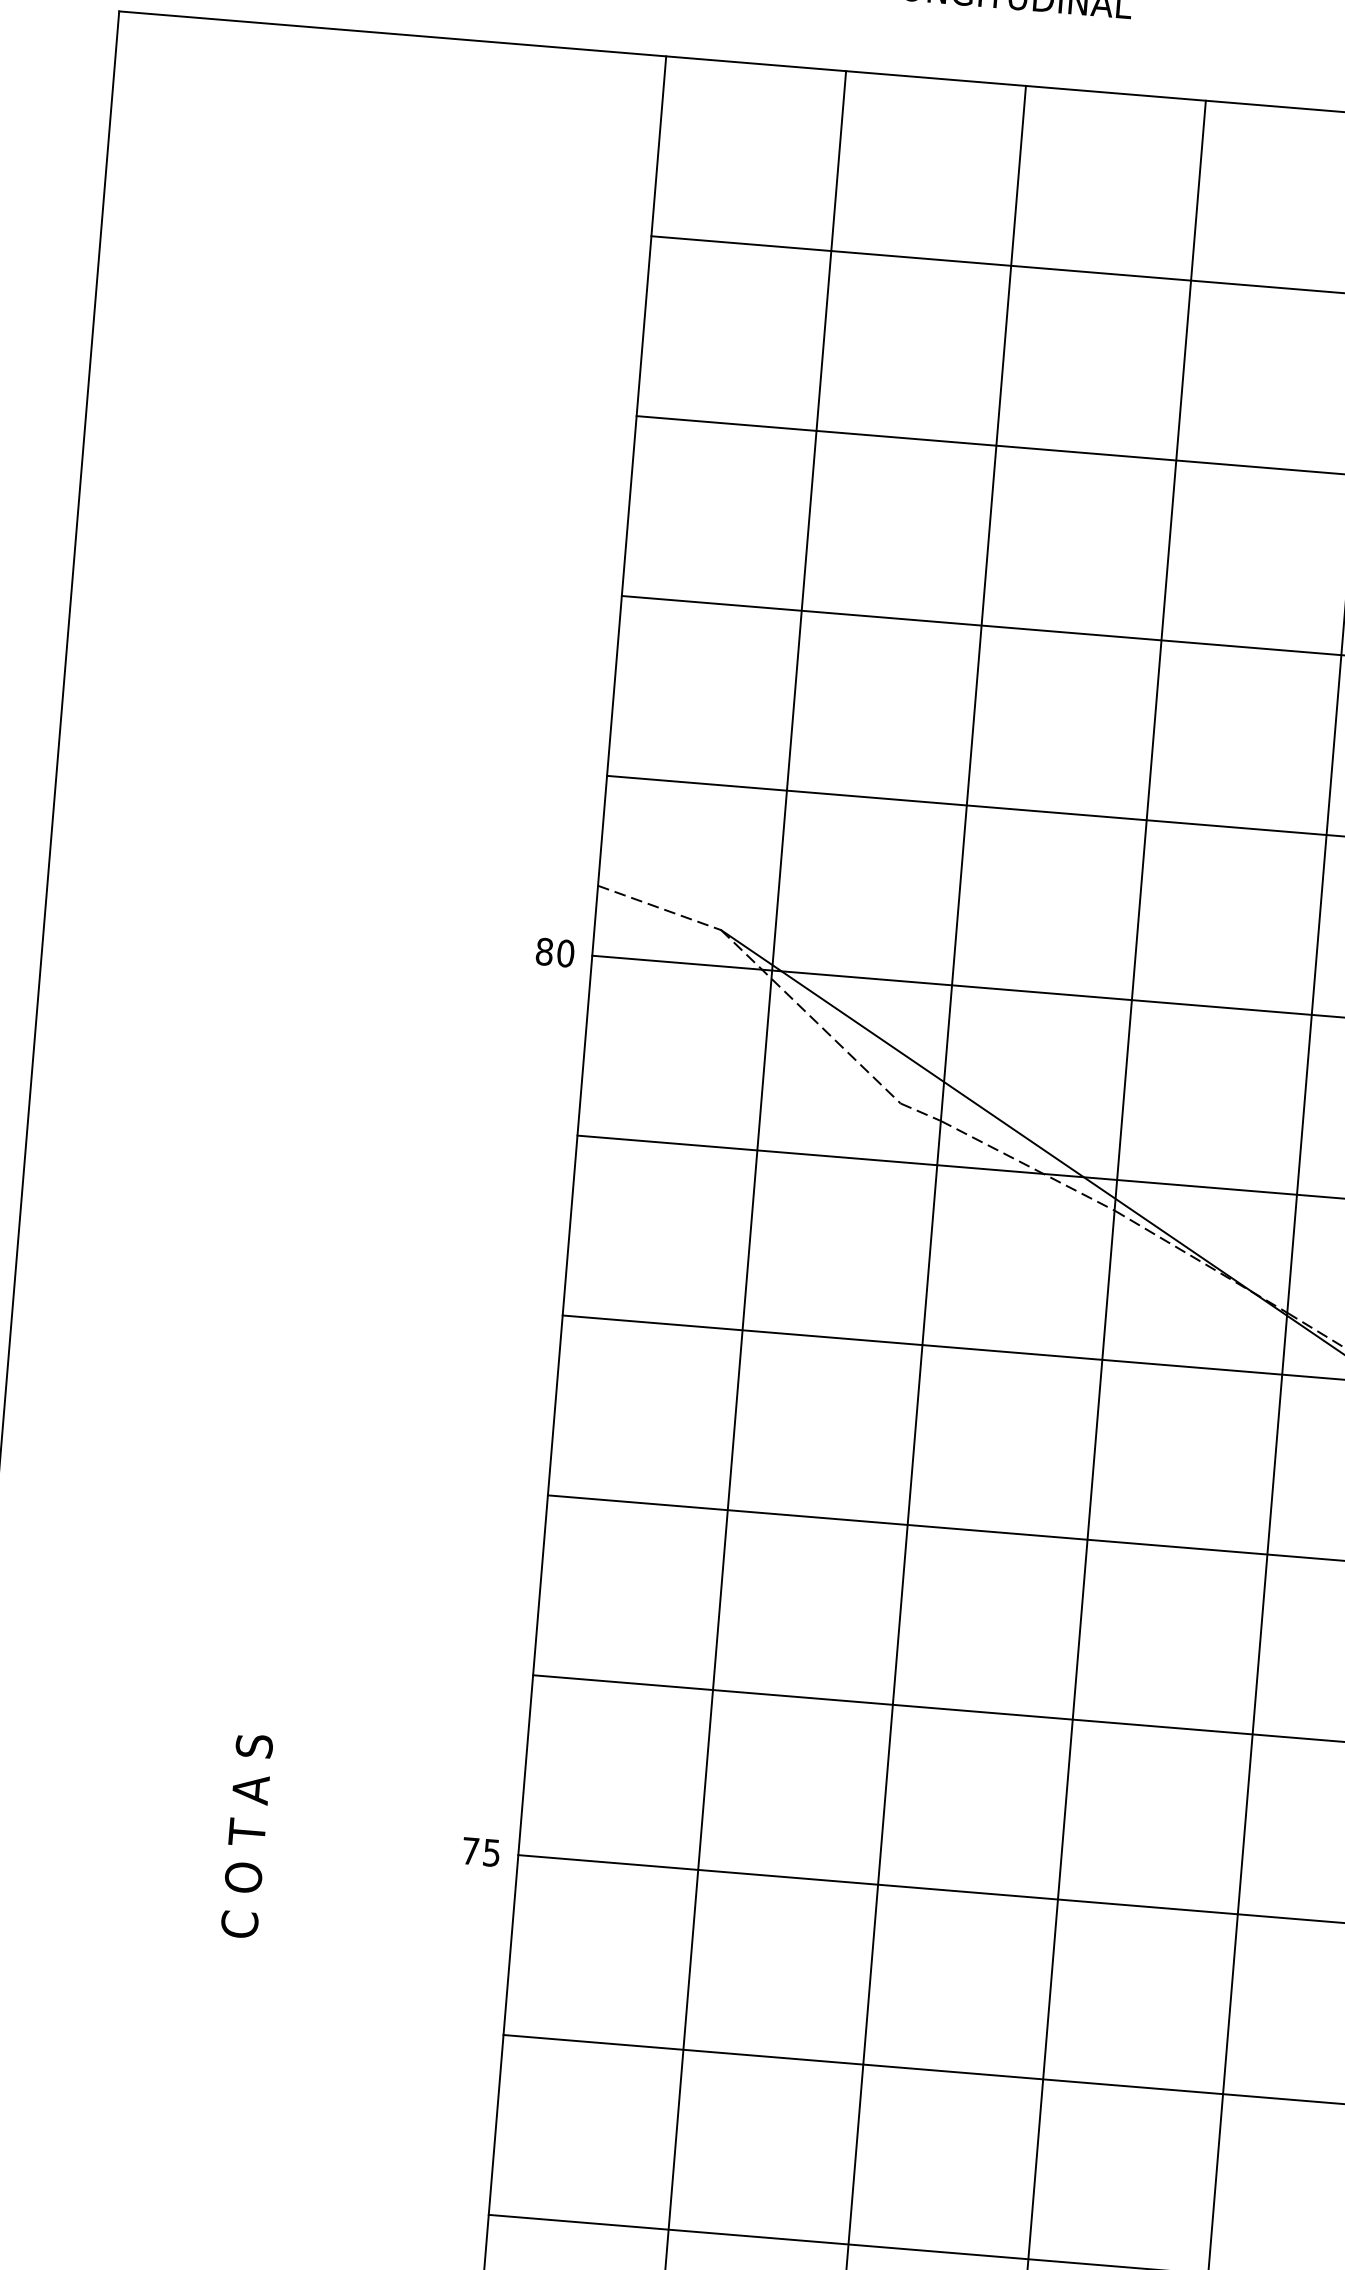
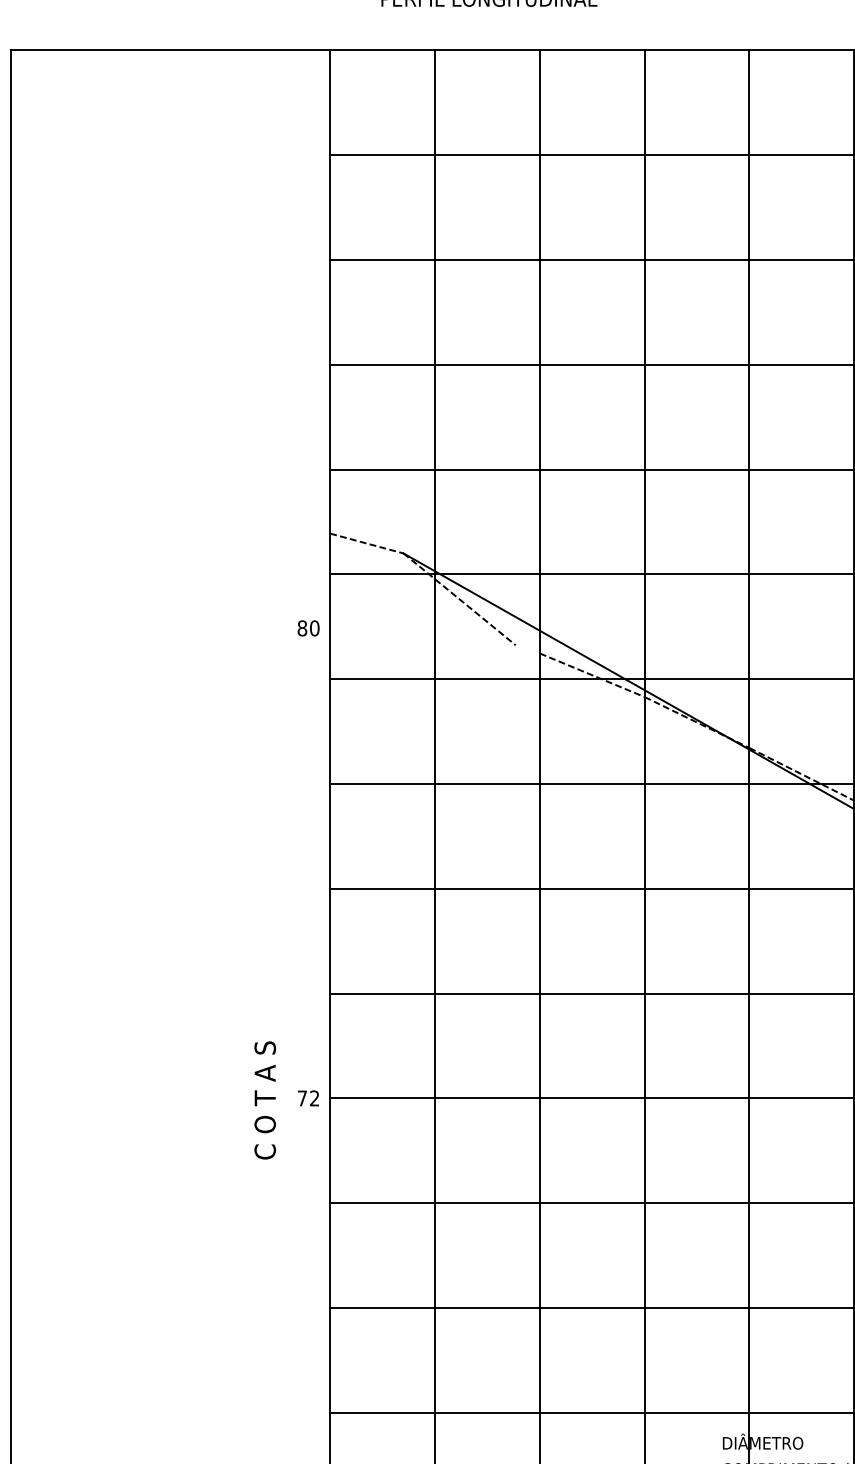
text: (555, 952) -> (308, 628), moved
line: (920, 1112) -> (527, 649), removed
text: (245, 1836) -> (264, 1100), moved
text: (491, 1852) -> (314, 1098), 75 -> 72

